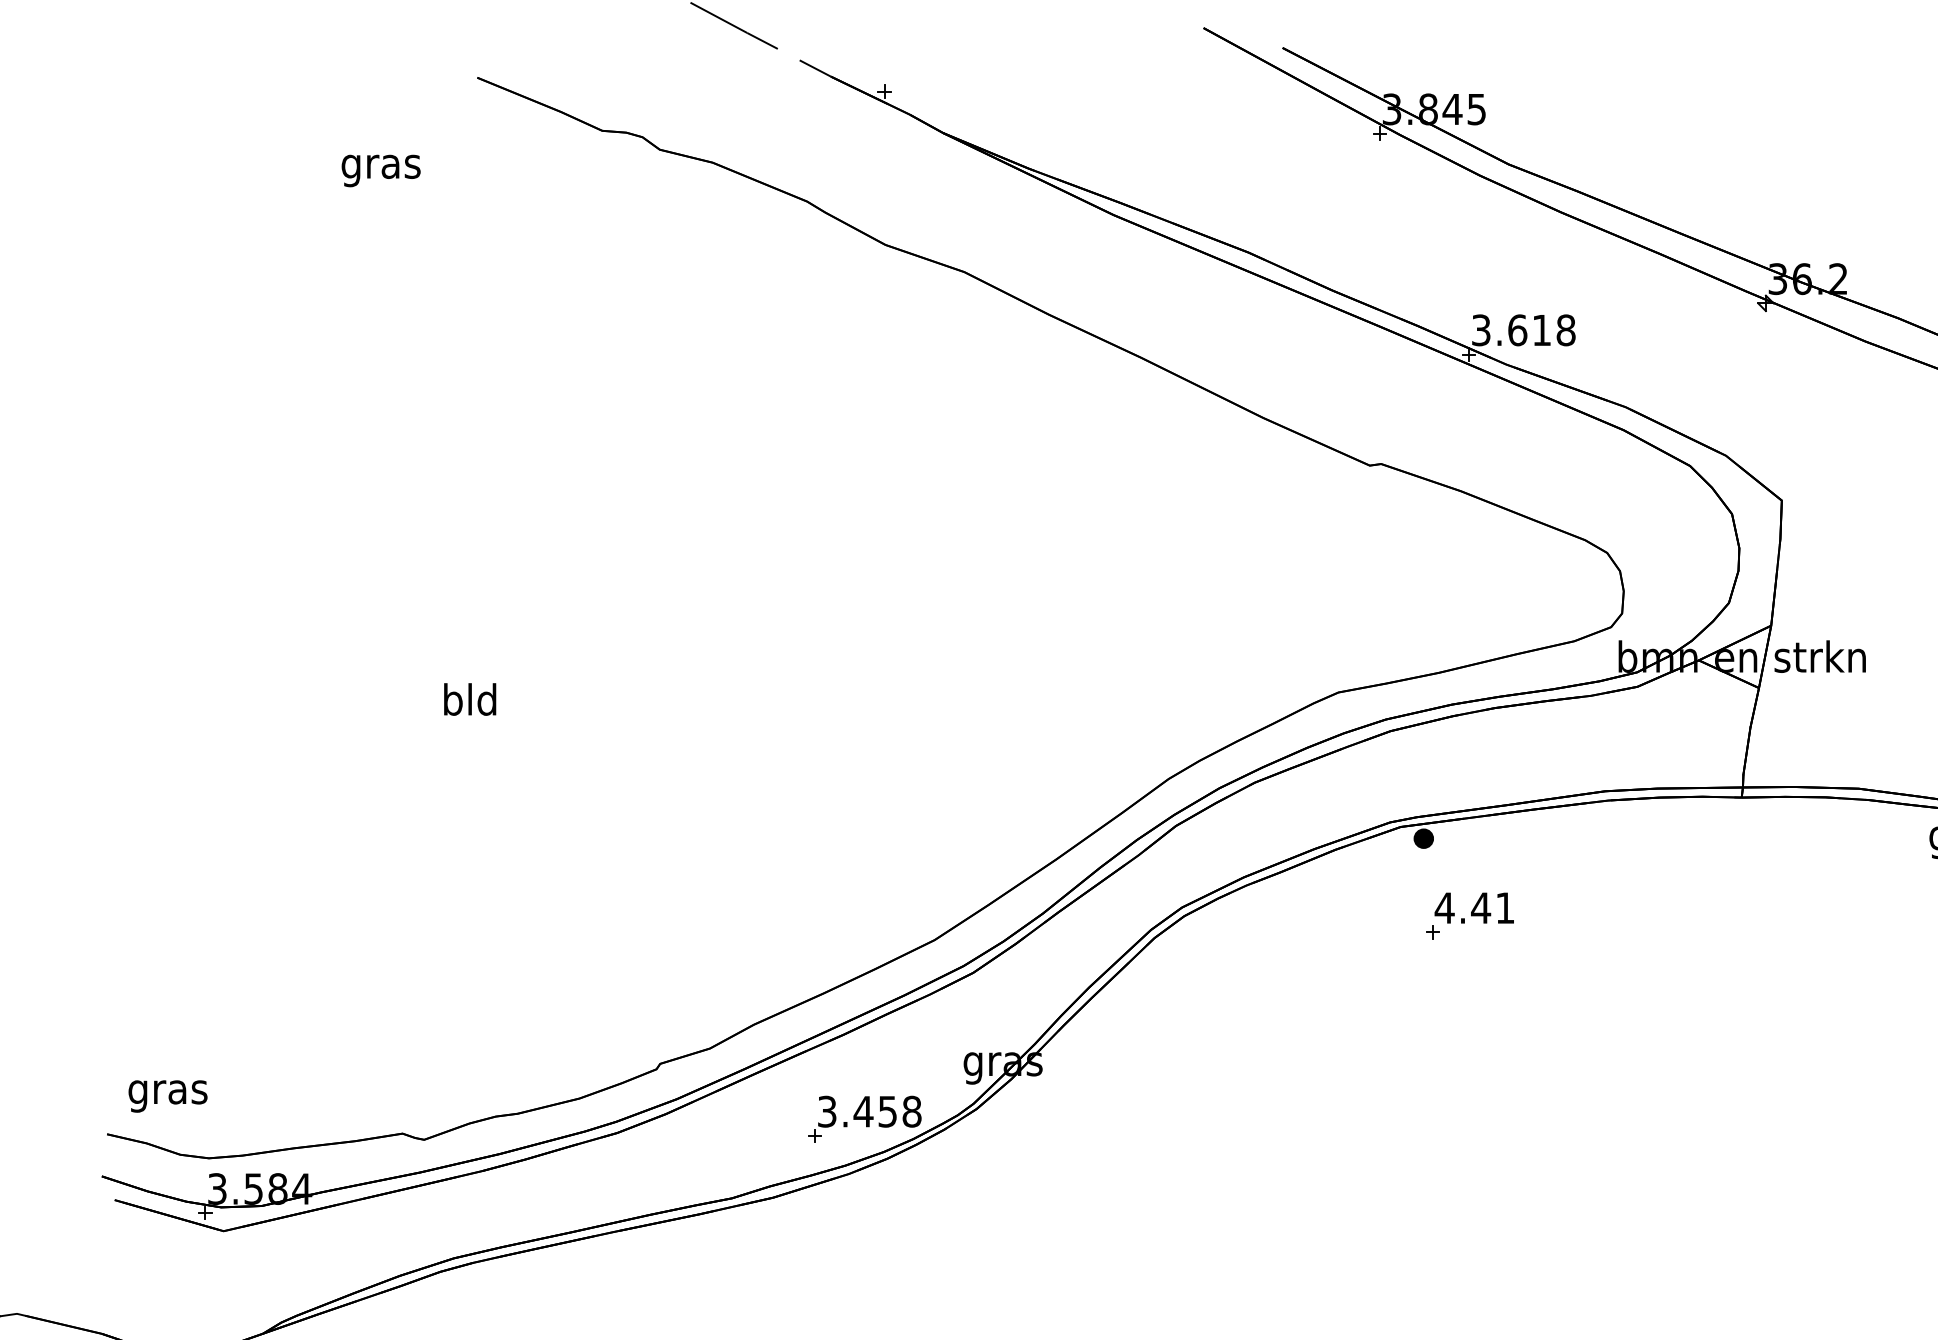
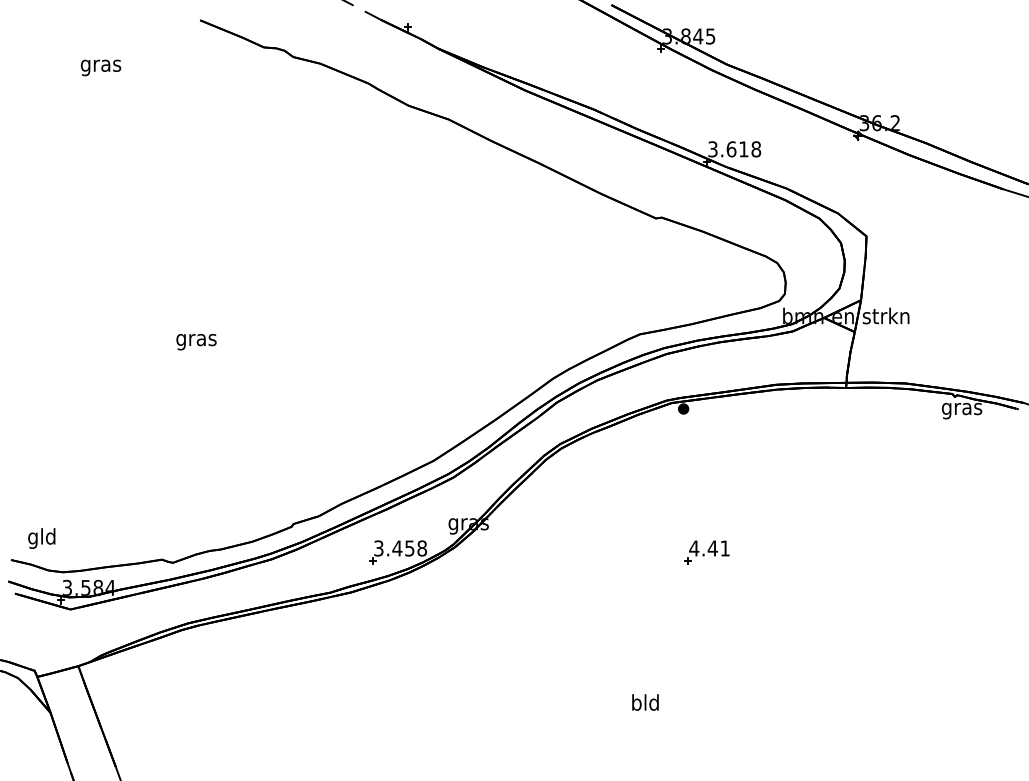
text: (380, 170) -> (100, 67), moved
text: (470, 702) -> (196, 339), bld -> gras
part: (1468, 915) -> (706, 552), moved
text: (168, 1092) -> (42, 538), gras -> gld

